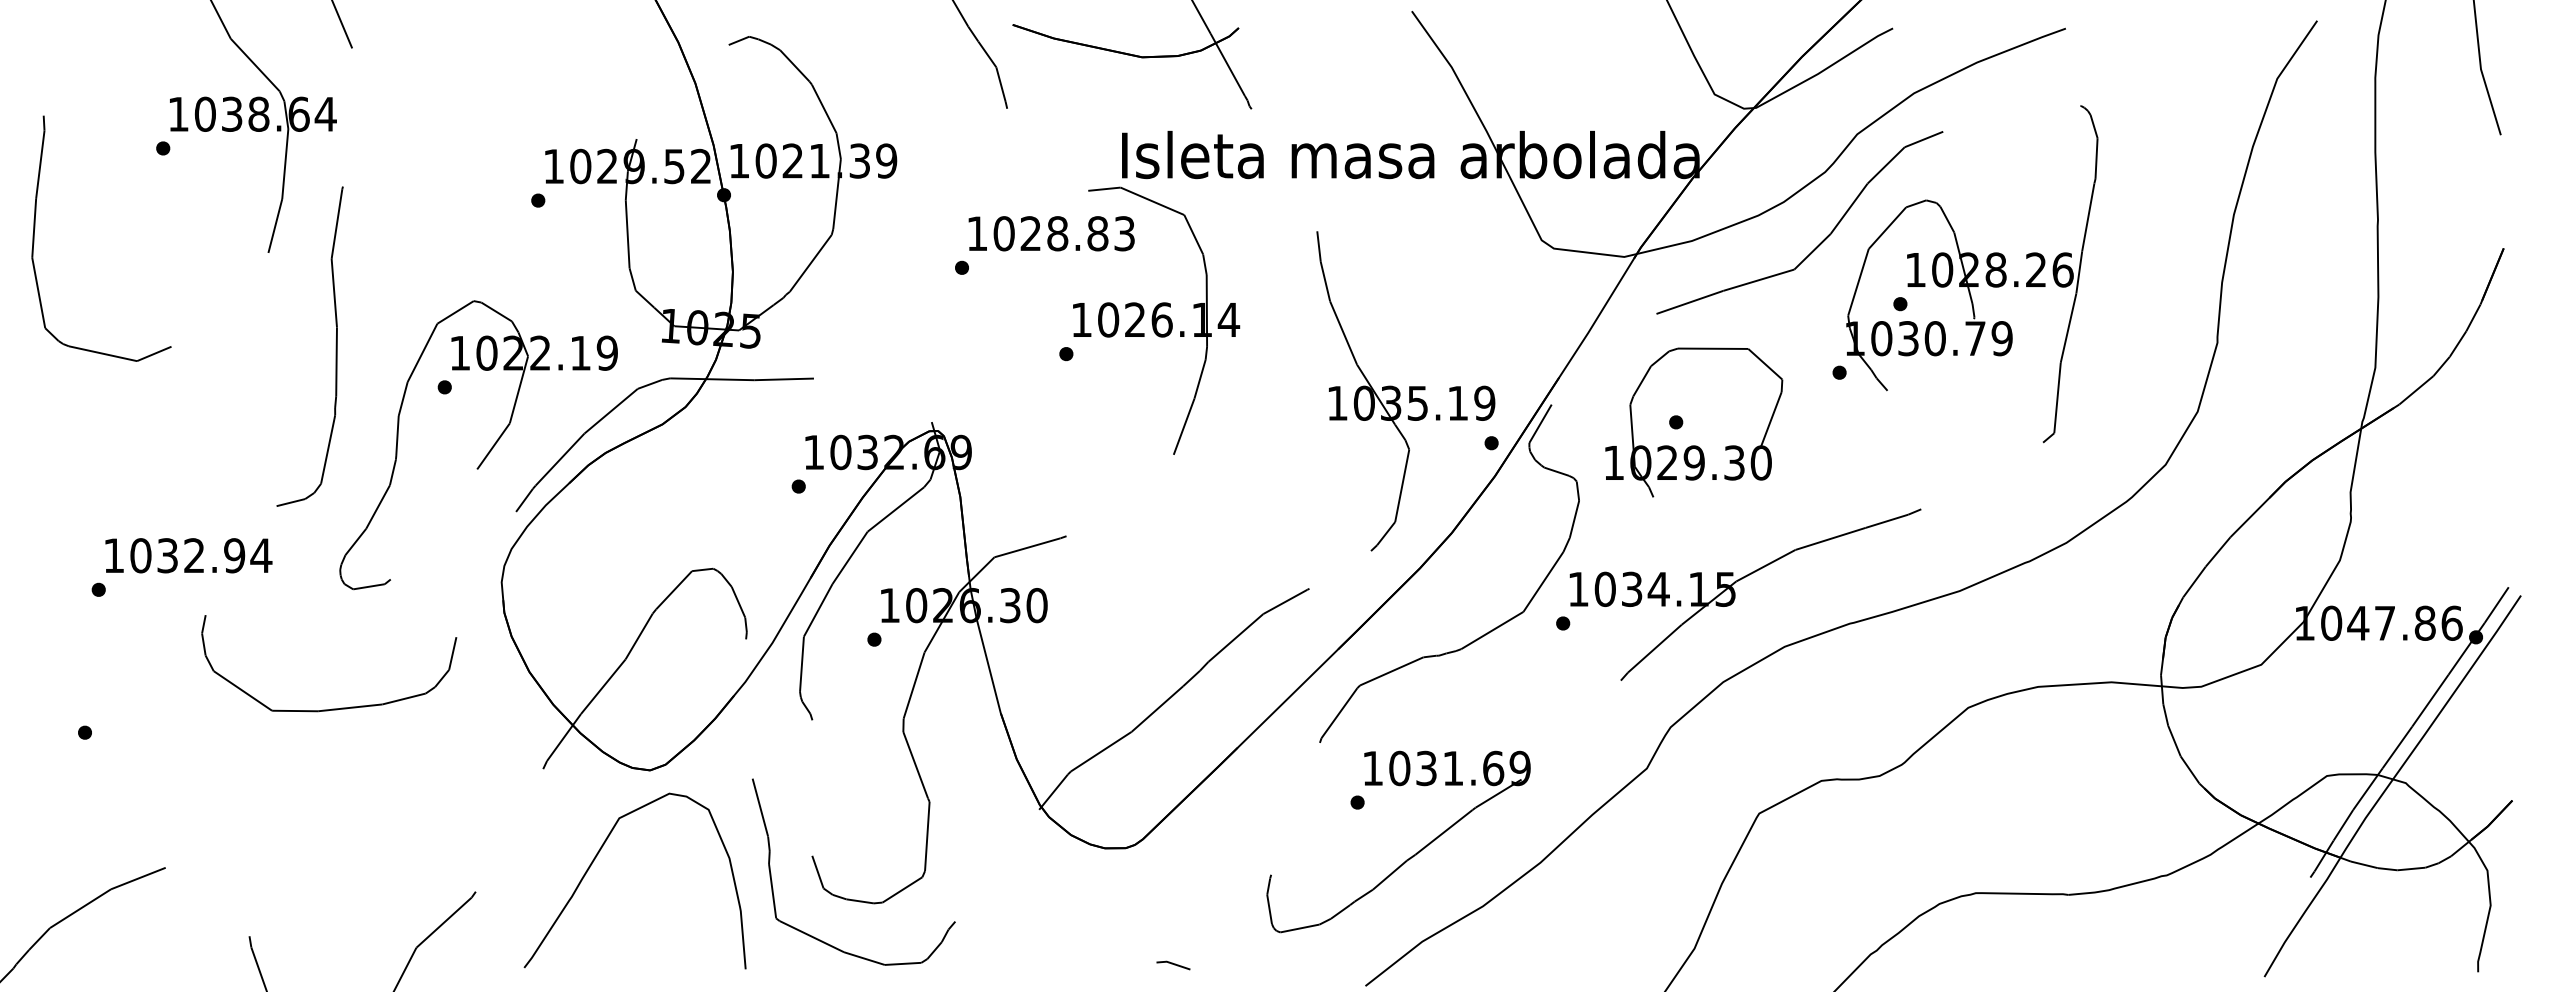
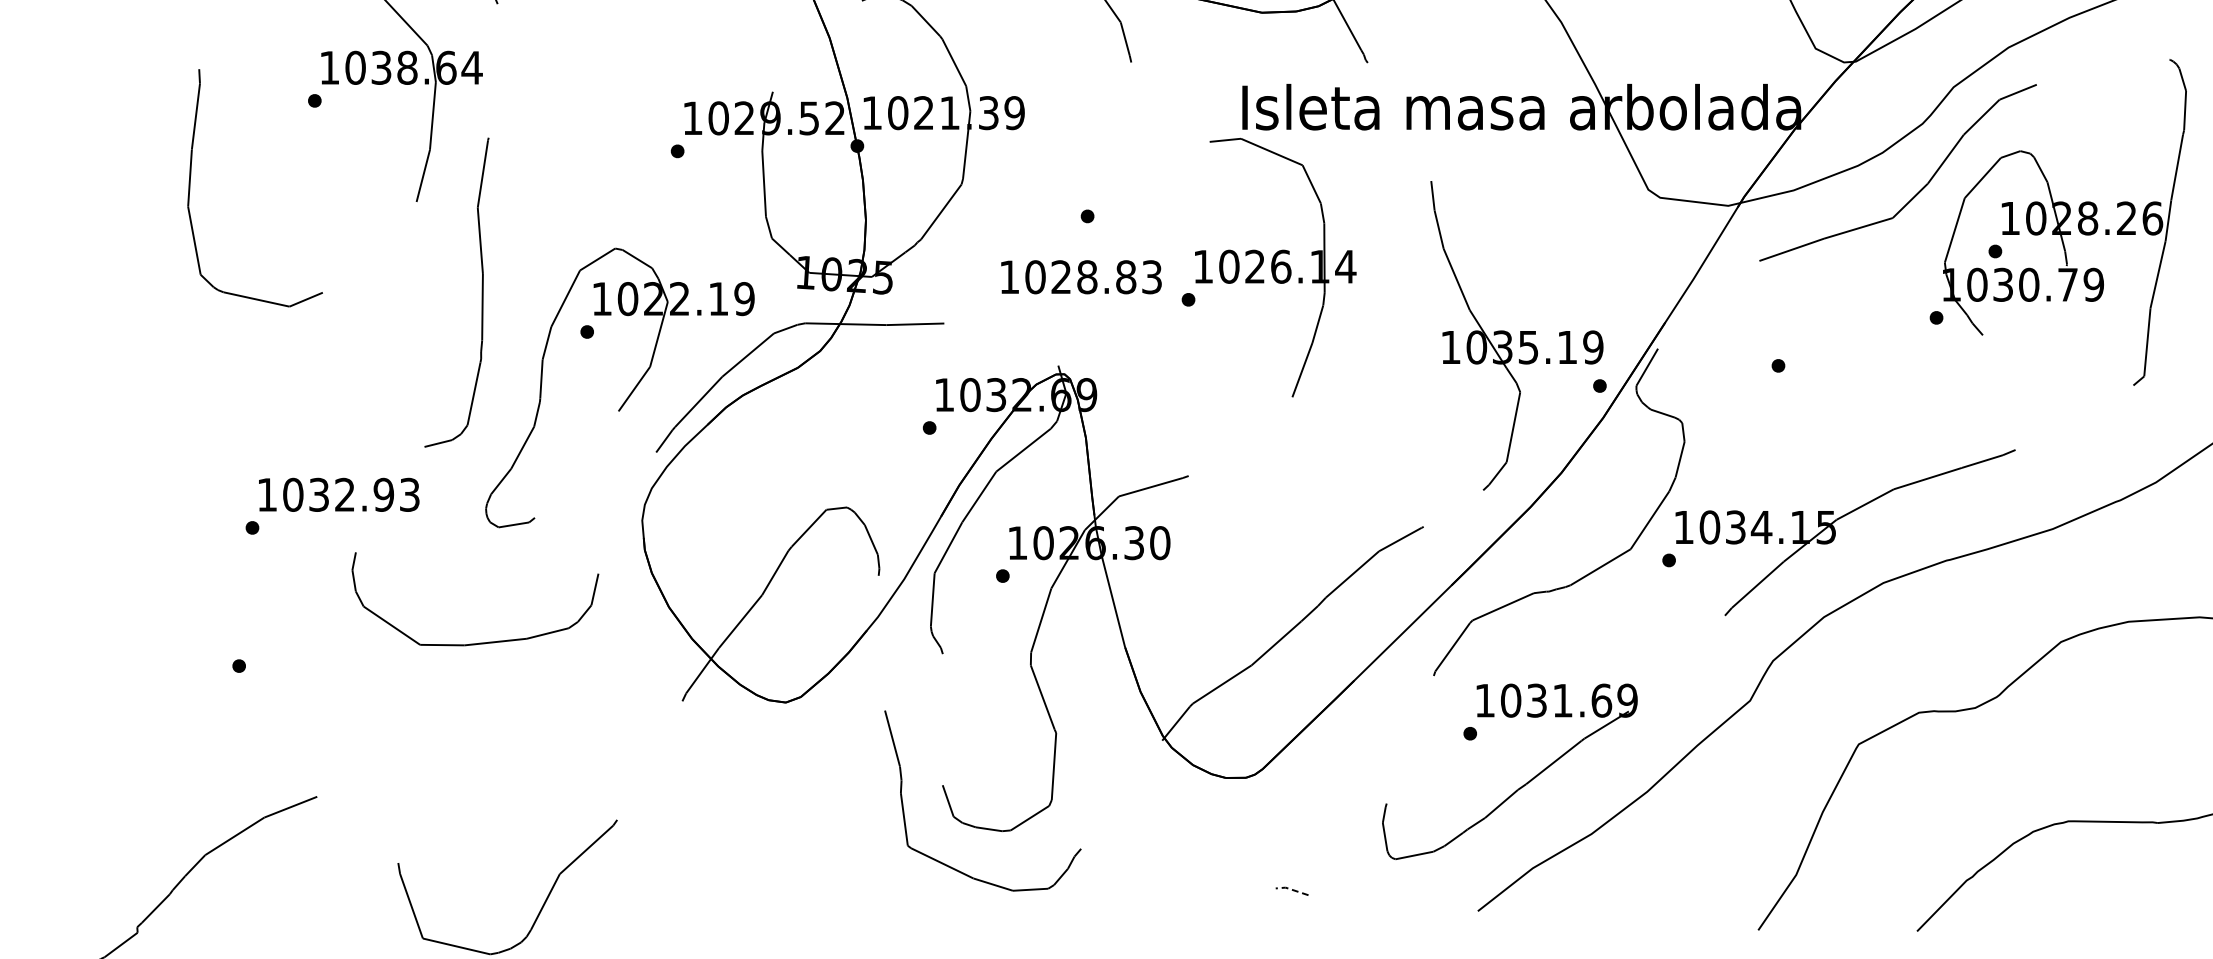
text: (1051, 233) -> (1081, 277), moved
part: (1694, 445) -> (1796, 388), removed
text: (261, 555) -> (409, 494), 1032.94 -> 1032.93
curve: (597, 856) -> (734, 785), removed
line: (1172, 963) -> (1291, 889), solid -> dashed

